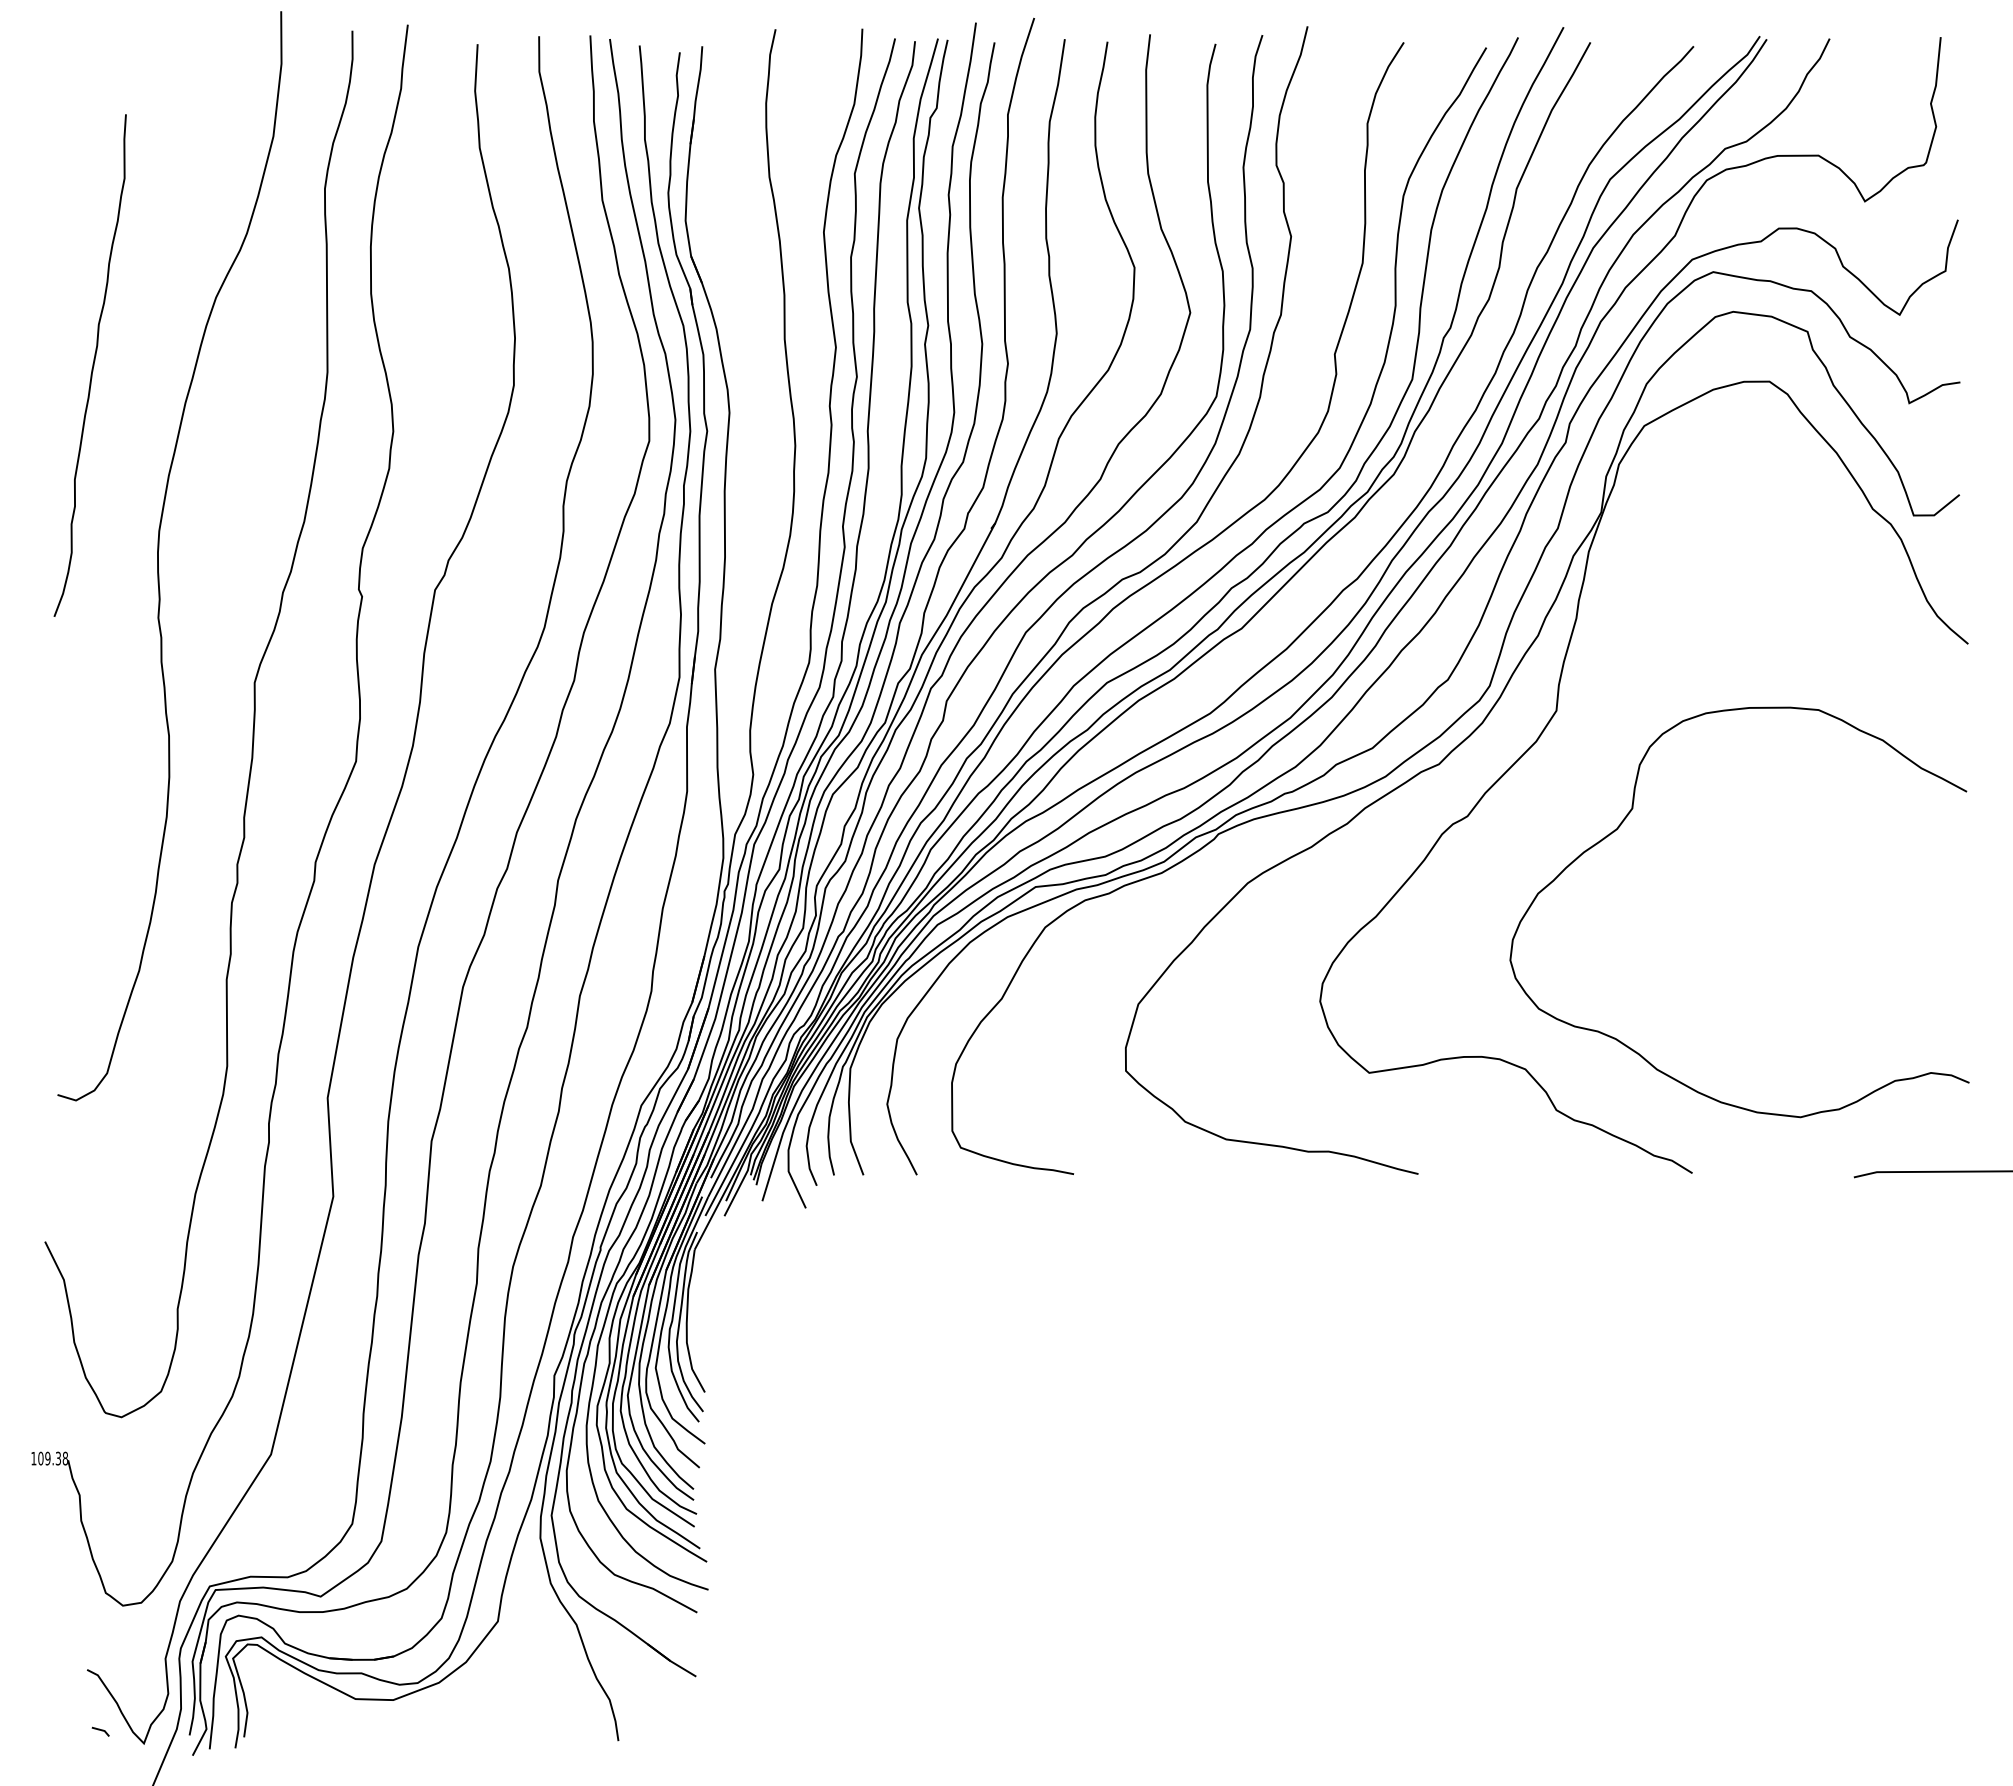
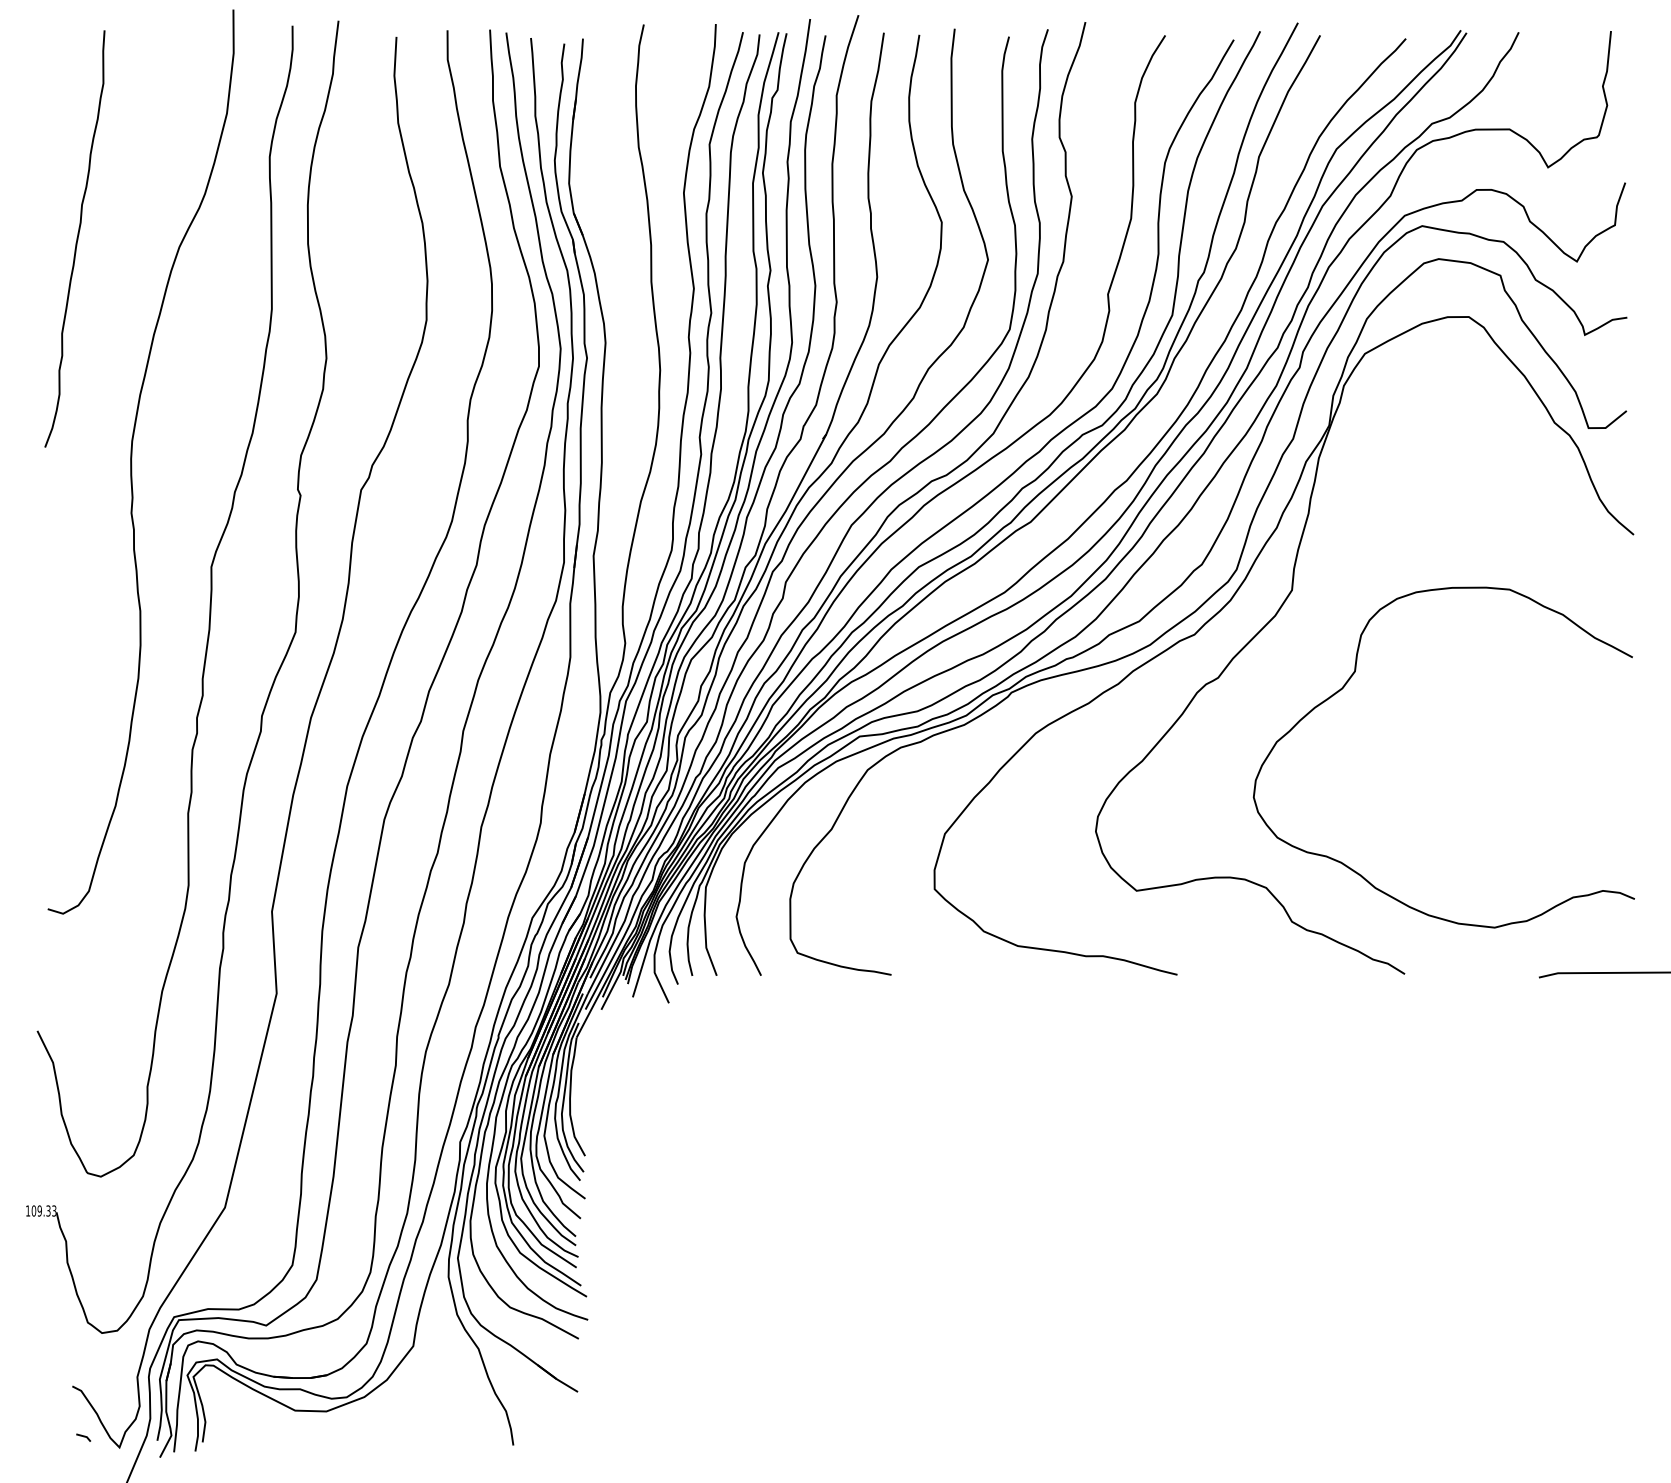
curve: (92, 365) -> (76, 238), moved
text: (64, 1458) -> (53, 1210), 109.38 -> 109.33

